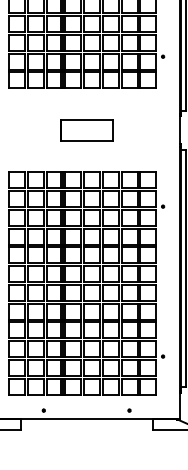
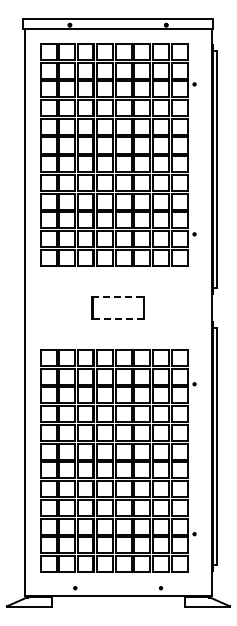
line: (87, 119) -> (118, 297), solid -> dashed
line: (87, 140) -> (118, 318), solid -> dashed

